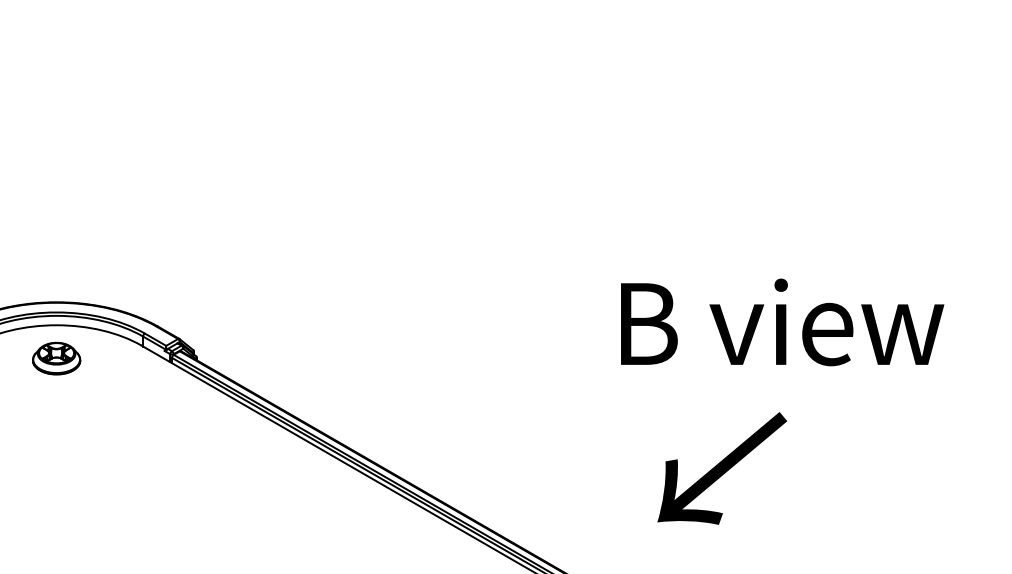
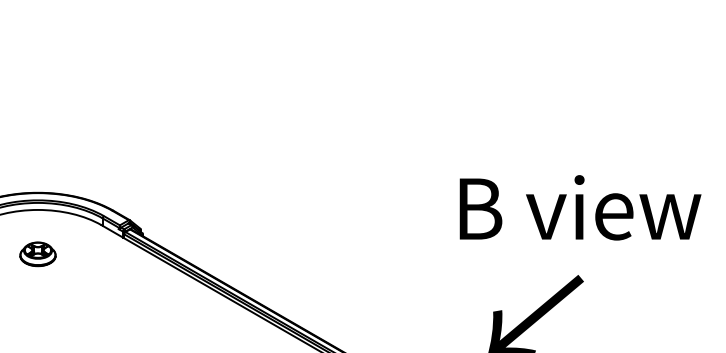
part: (56, 358) -> (37, 254), moved

